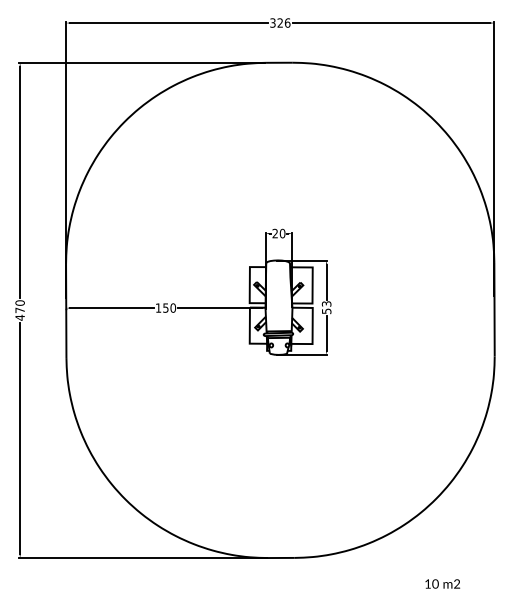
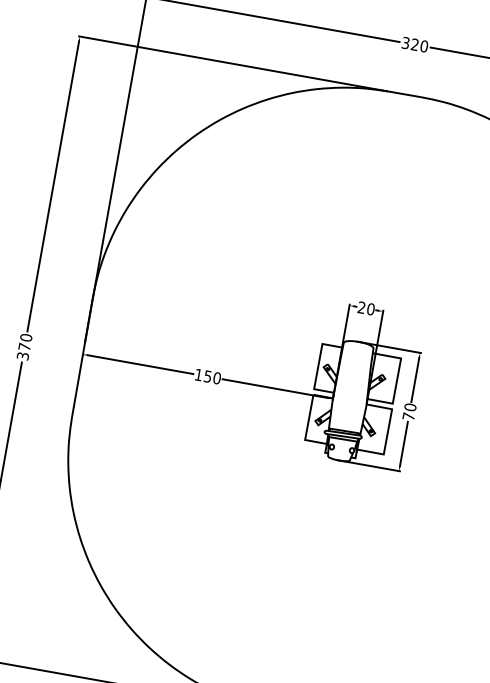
text: (287, 22) -> (424, 45), 326 -> 320
text: (326, 307) -> (409, 411), 53 -> 70
text: (19, 317) -> (22, 355), 470 -> 370

